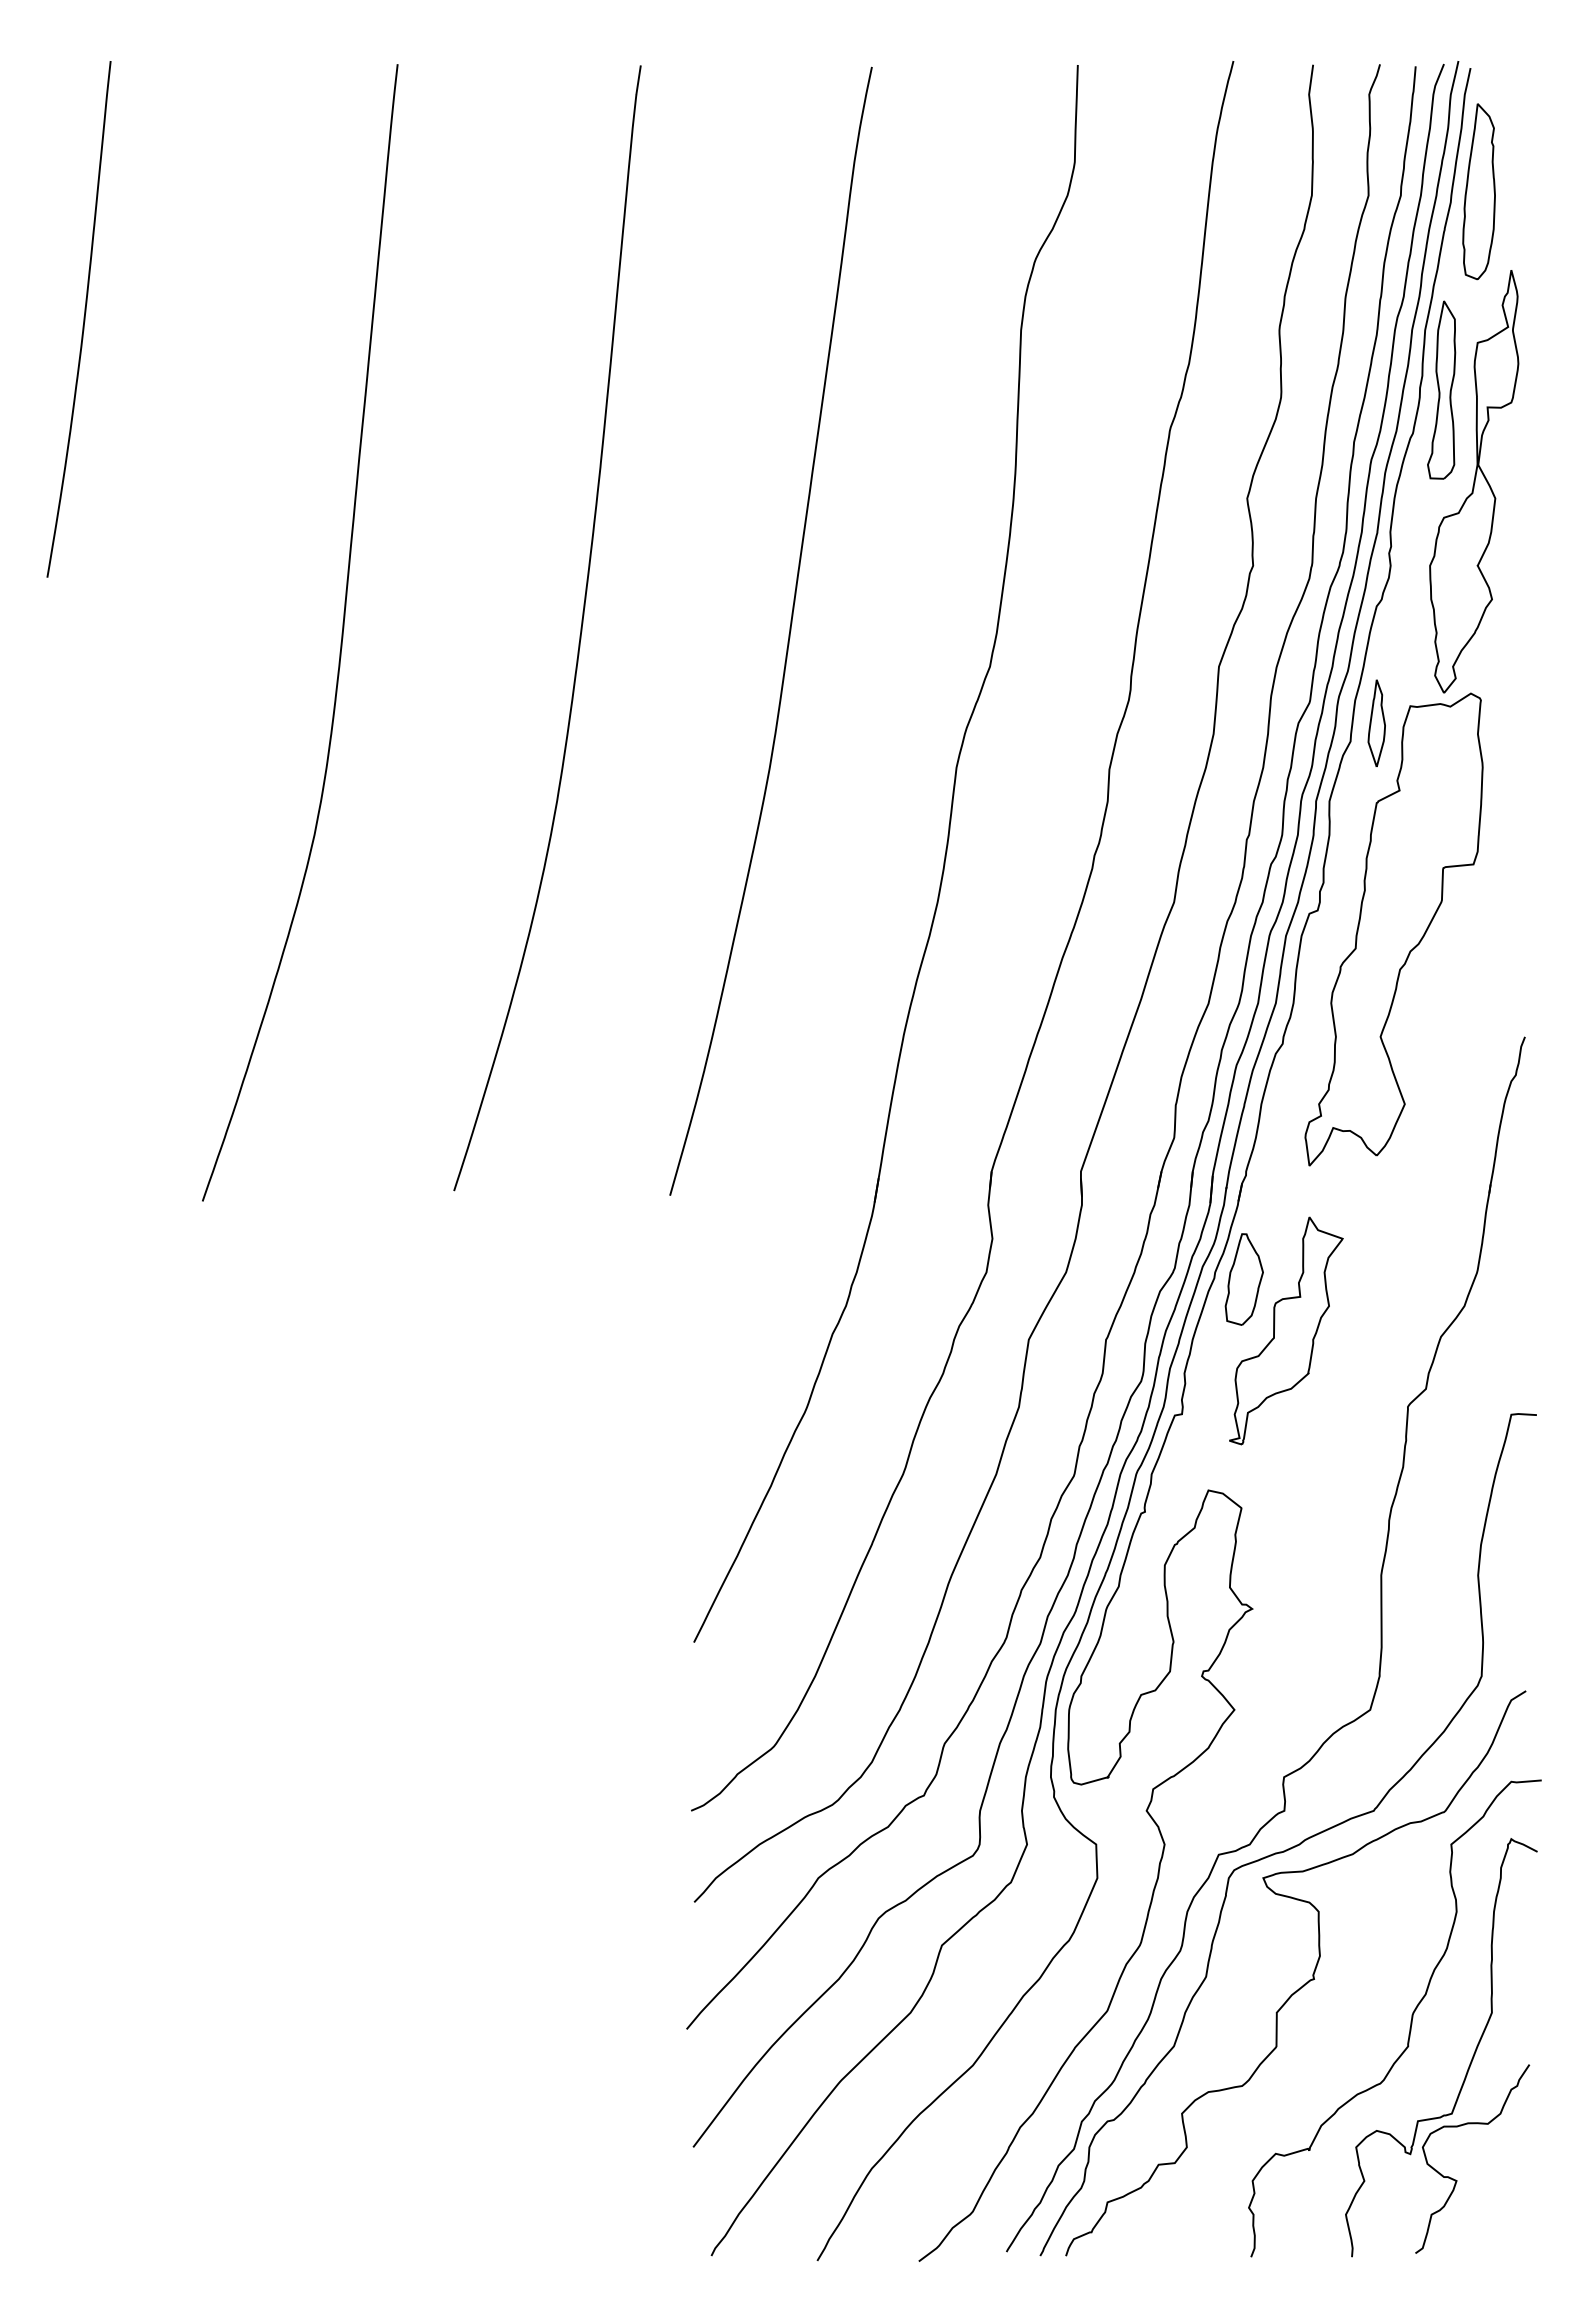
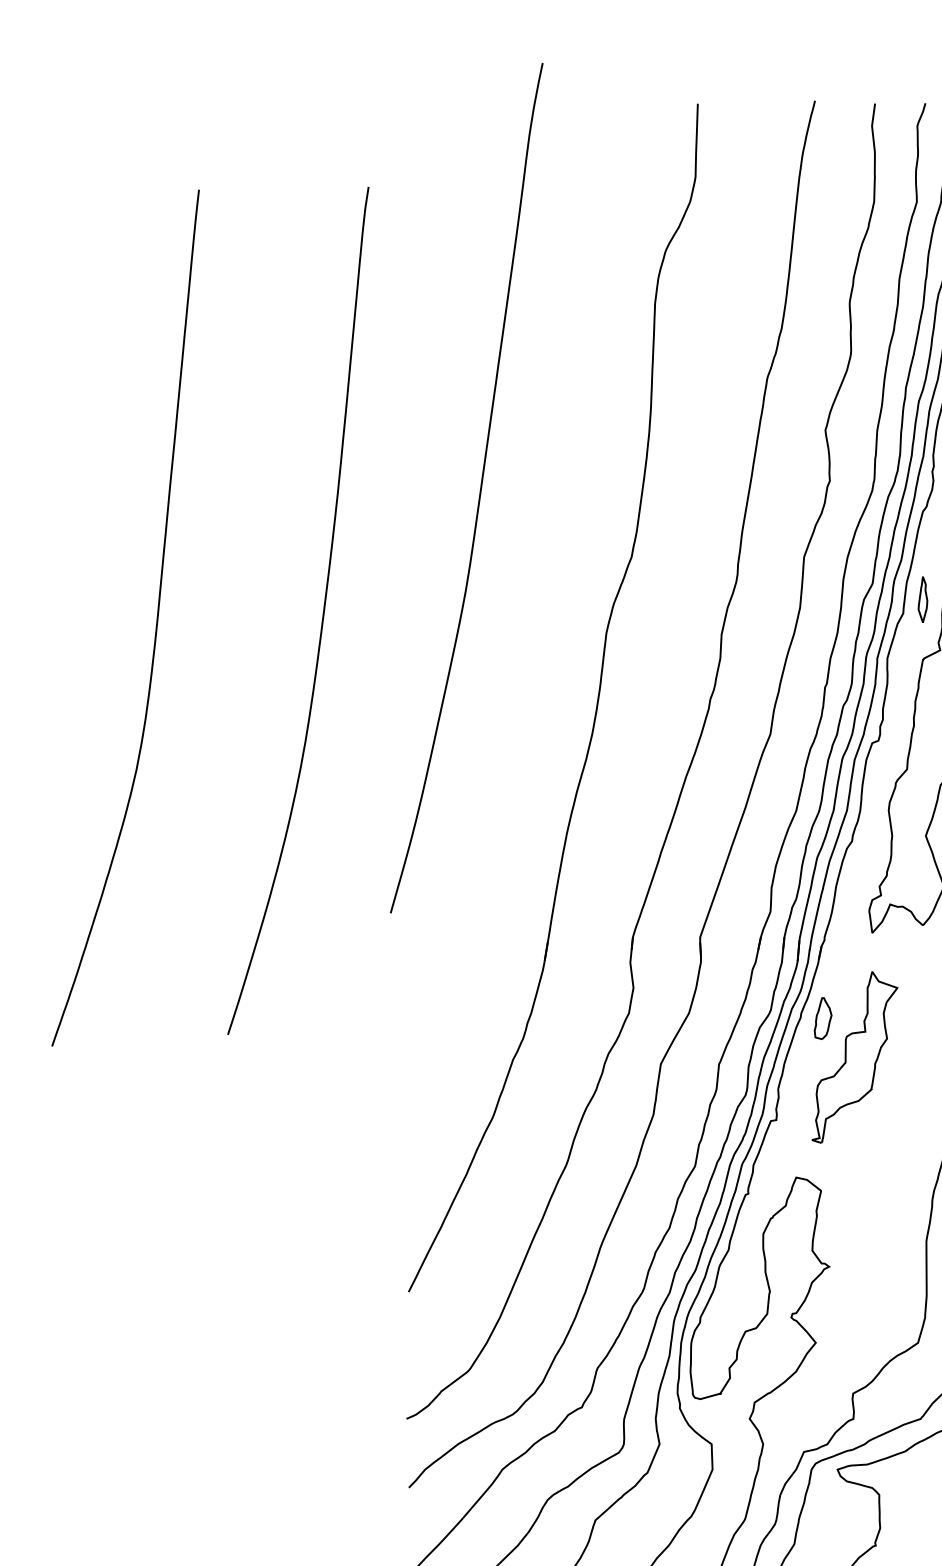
curve: (341, 632) -> (156, 617), moved
curve: (788, 634) -> (479, 490), moved
curve: (579, 635) -> (322, 616), moved
part: (1376, 722) -> (922, 599), size x0.7
part: (1243, 1279) -> (822, 1018), size x0.6

